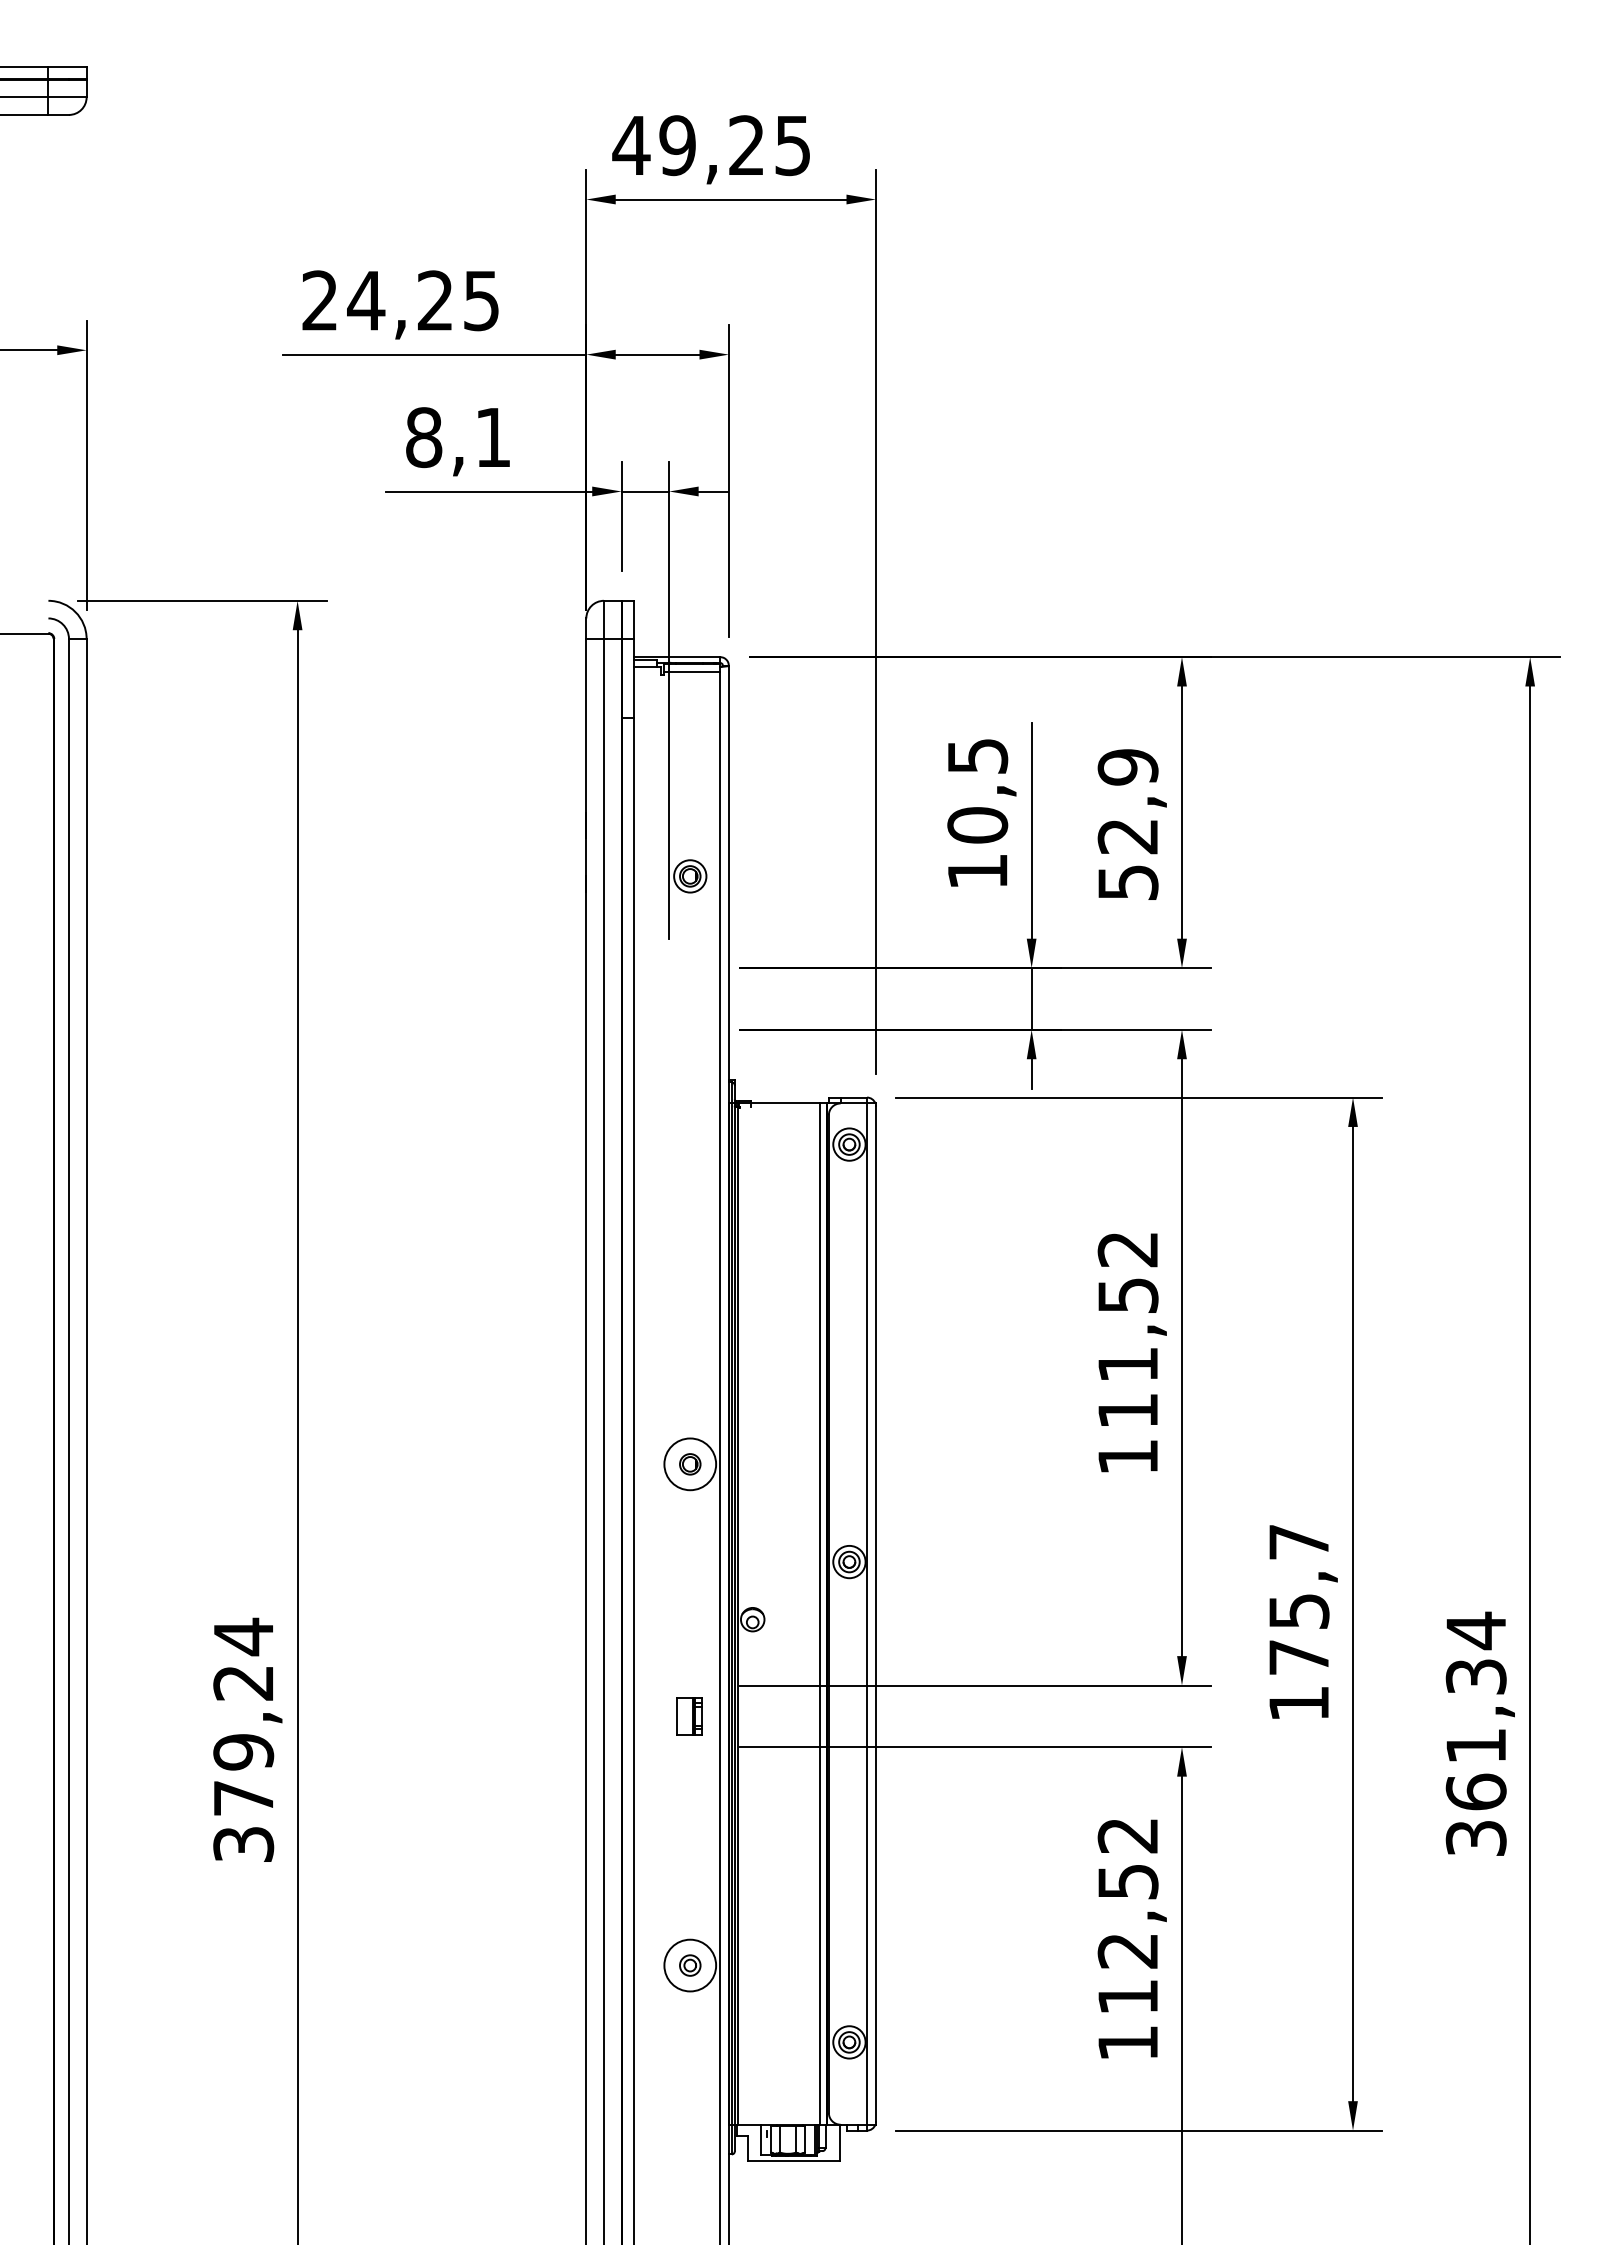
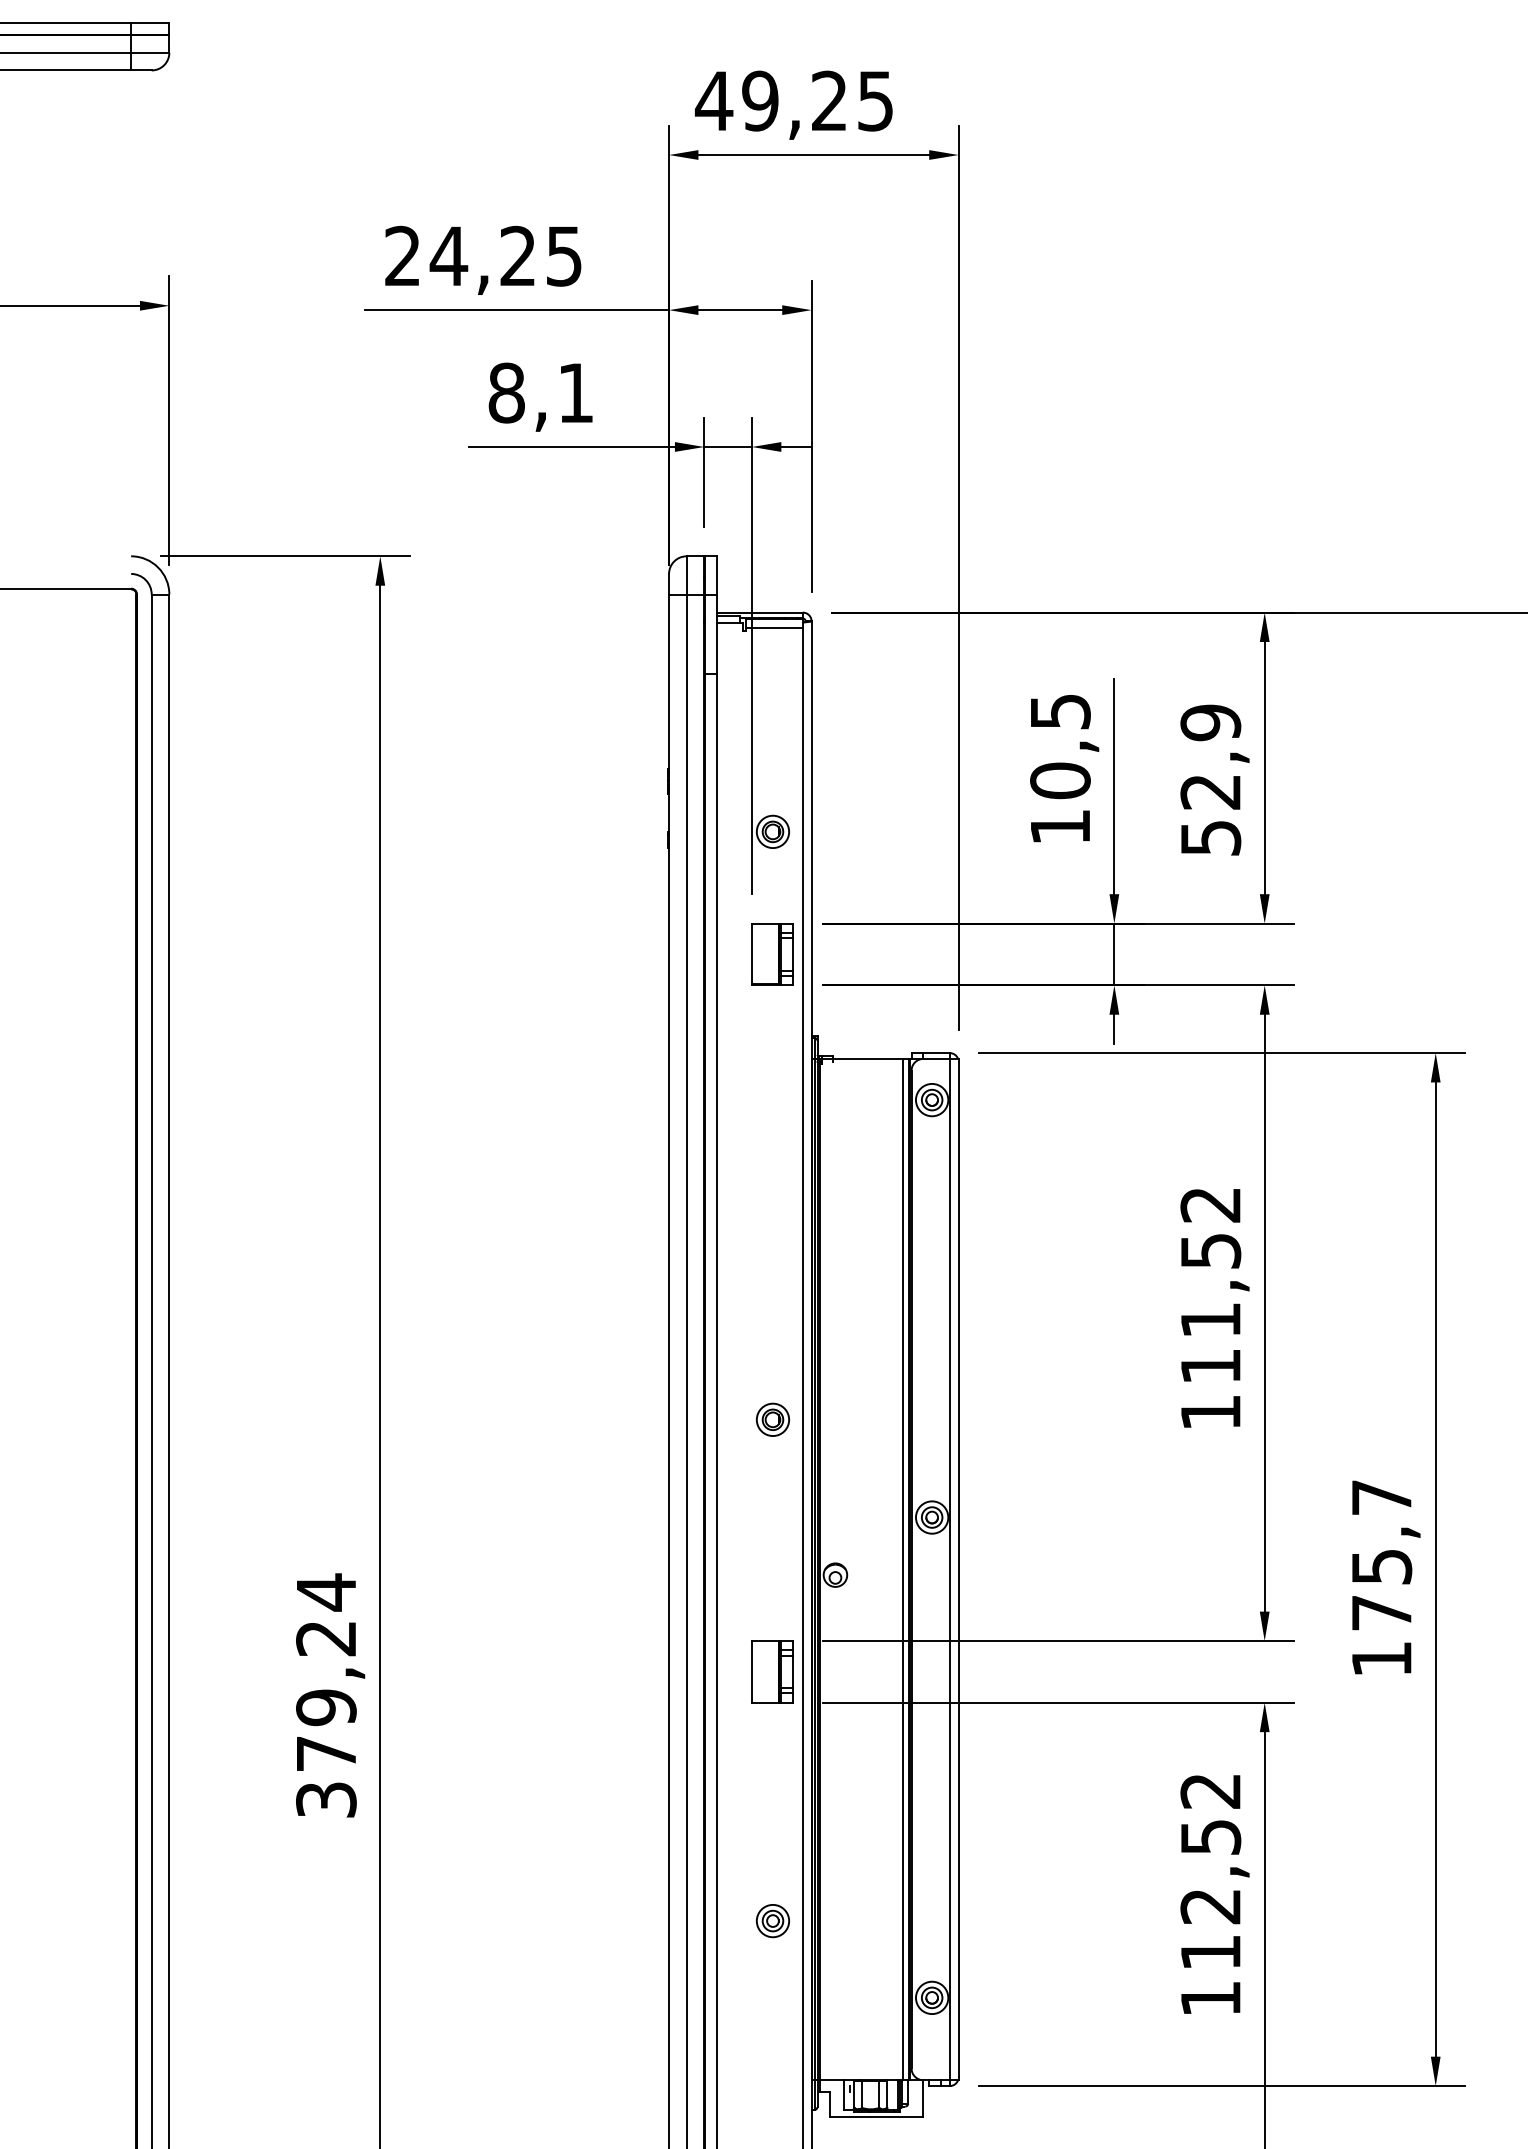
part: (689, 998) -> (772, 954), added
circle: (690, 1464) -> (773, 1420), size x0.62
part: (689, 1716) -> (772, 1672), size x1.67
circle: (690, 1965) -> (773, 1921), size x0.62

